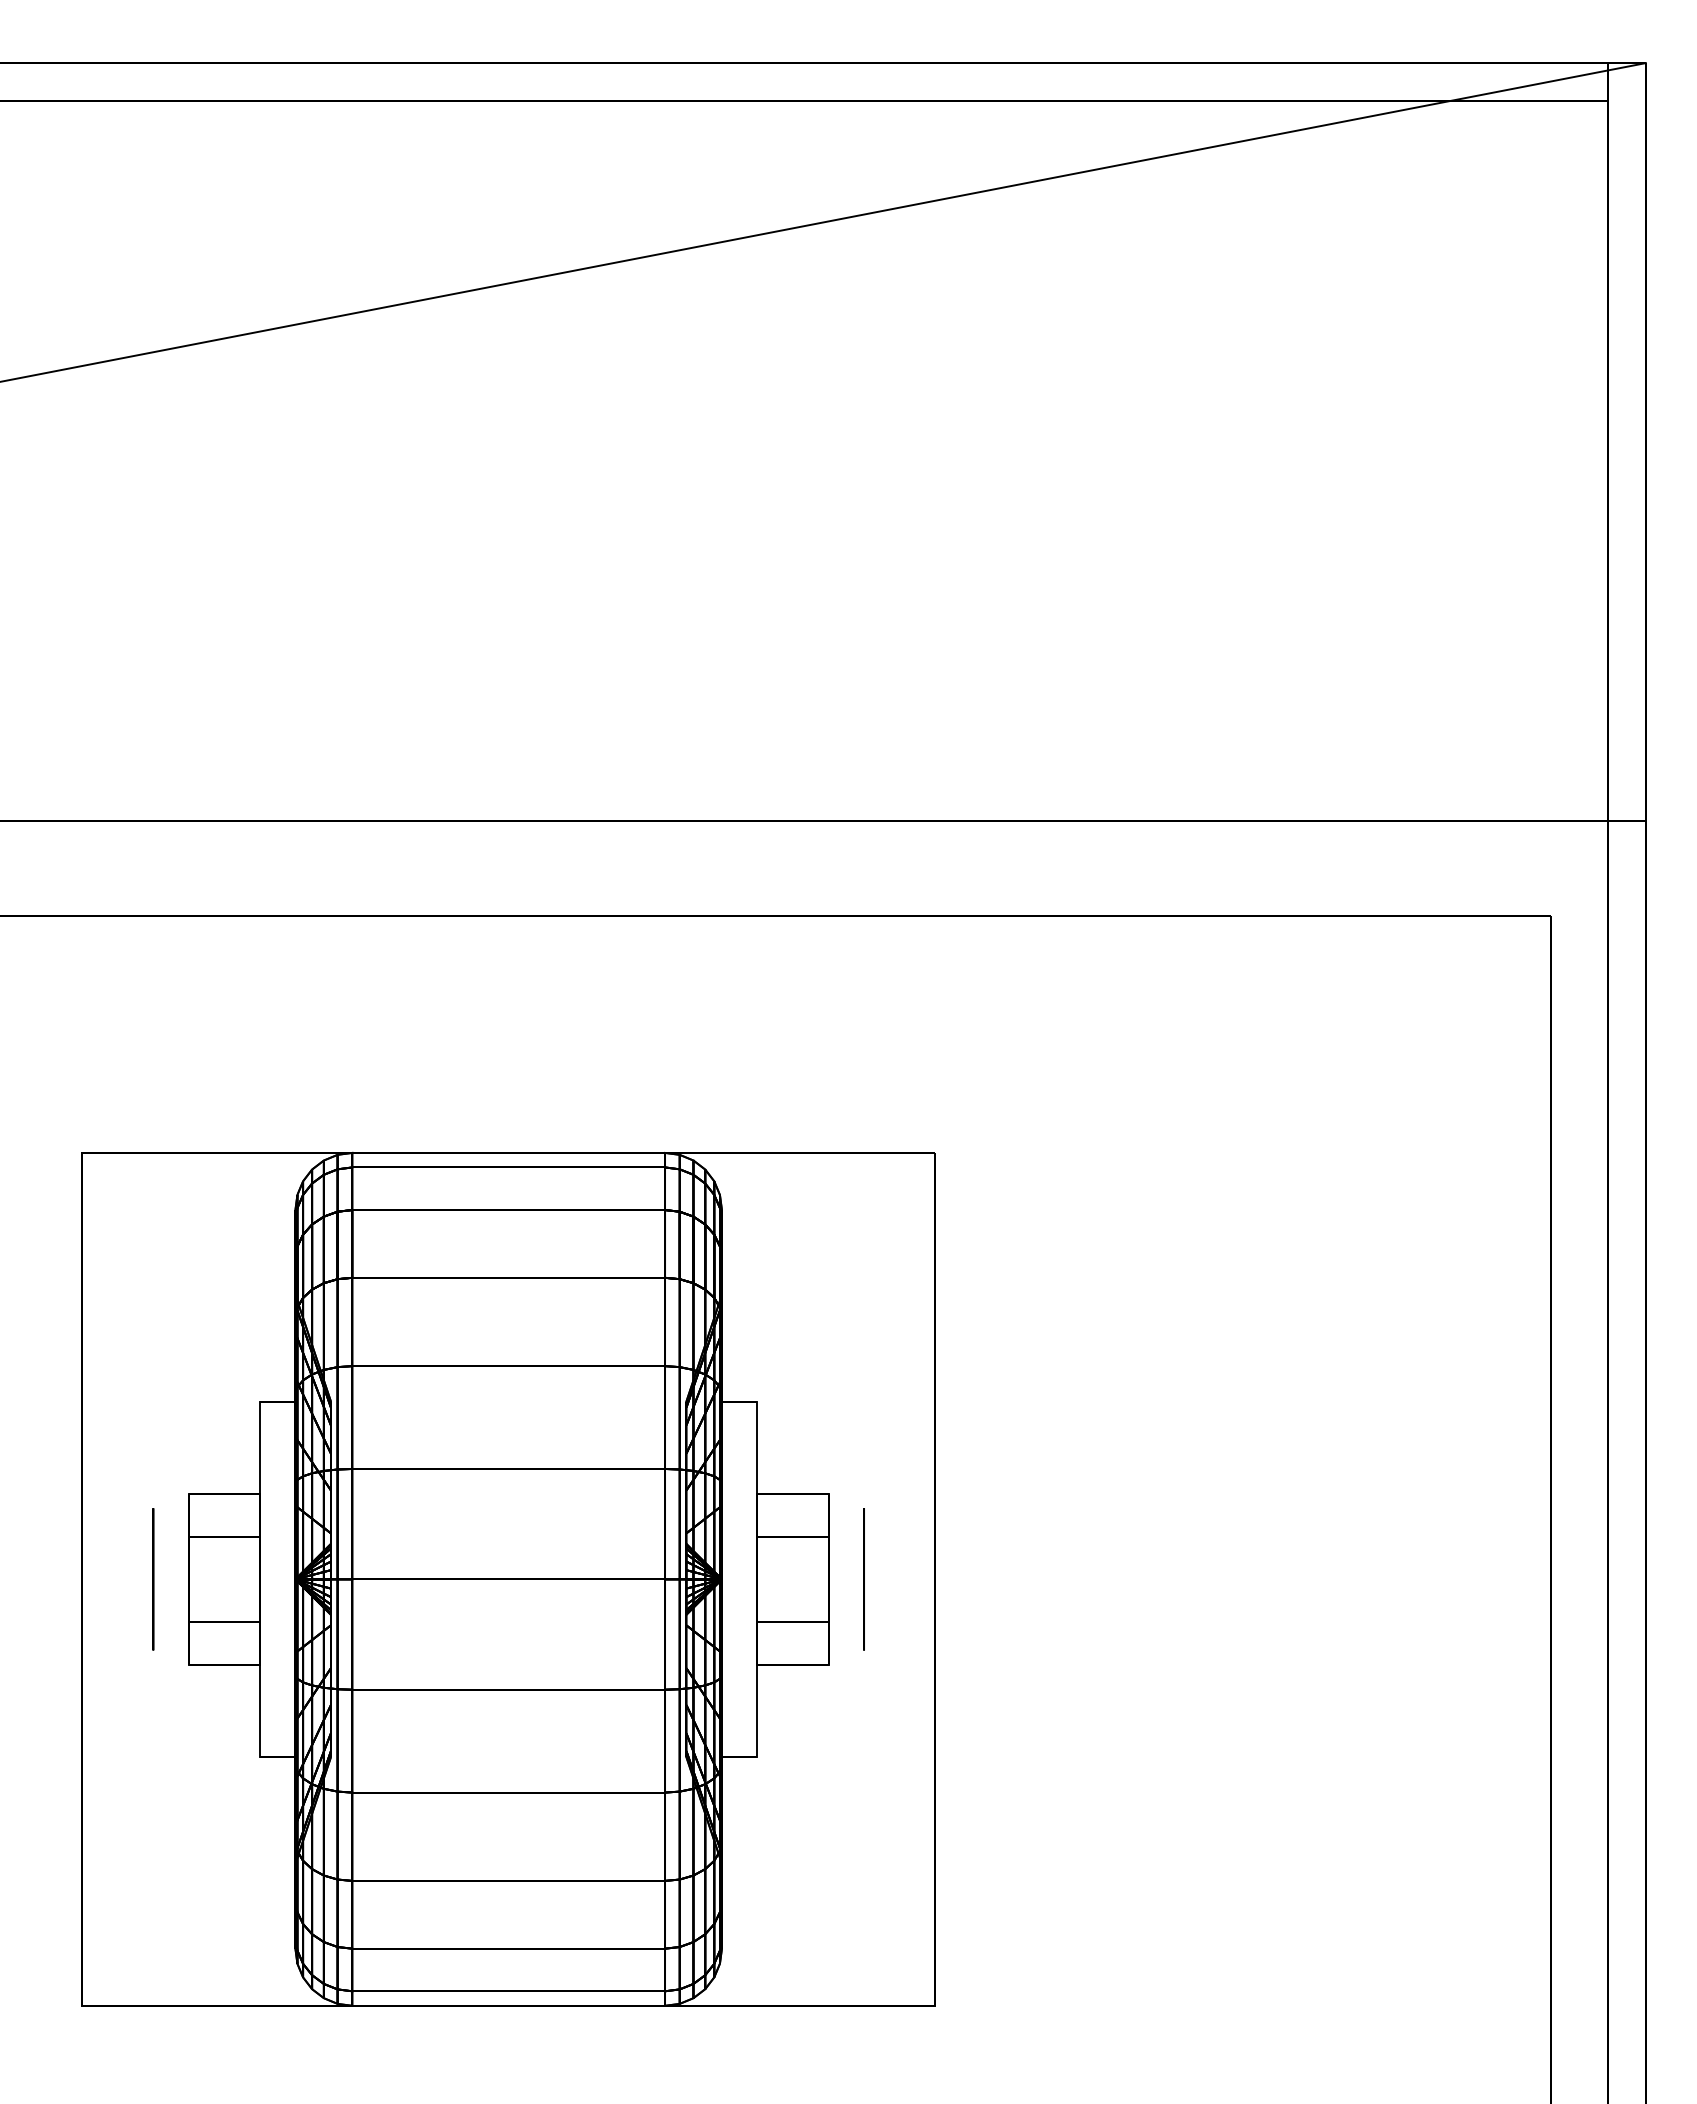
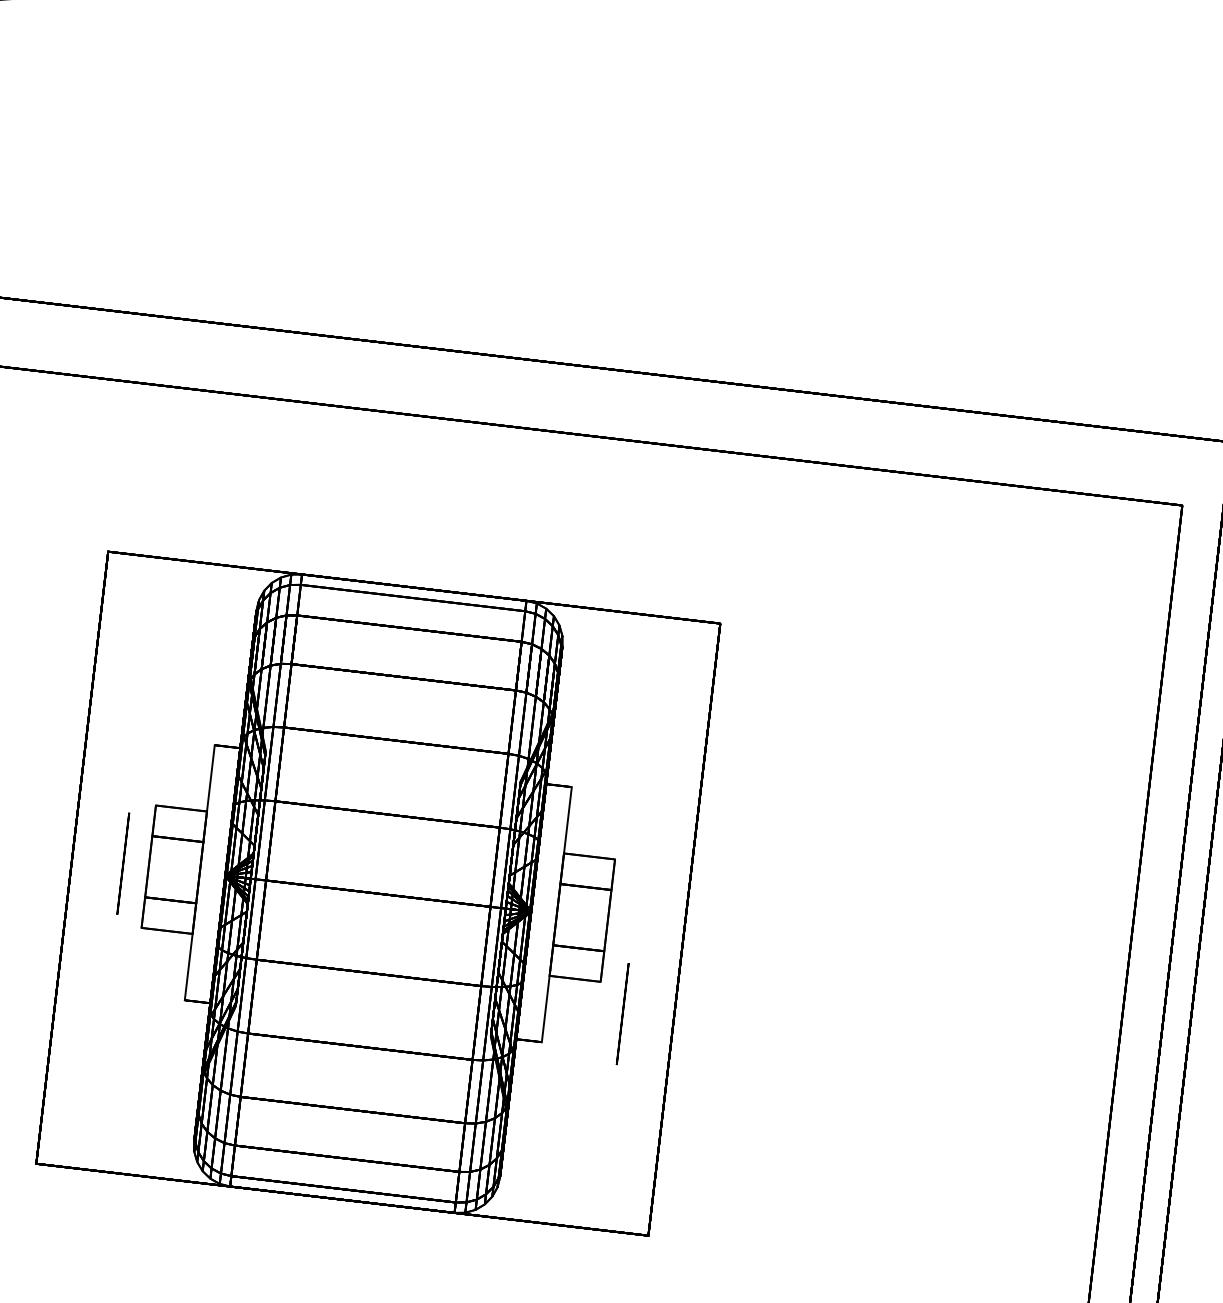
circle: (863, 1579) -> (622, 1014), moved

